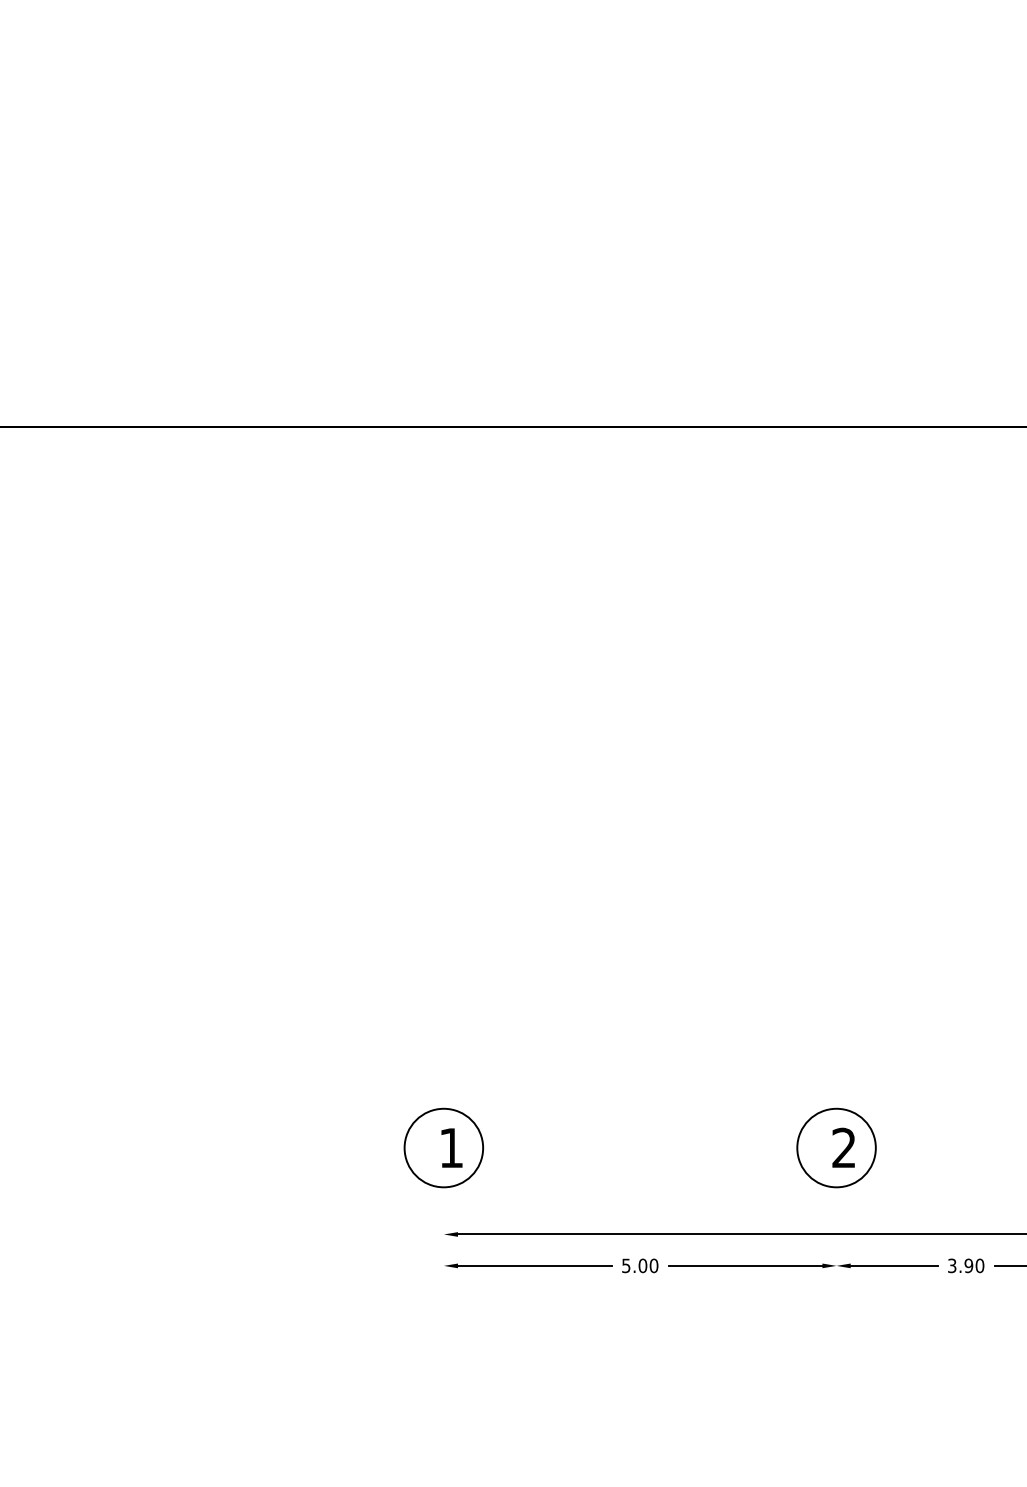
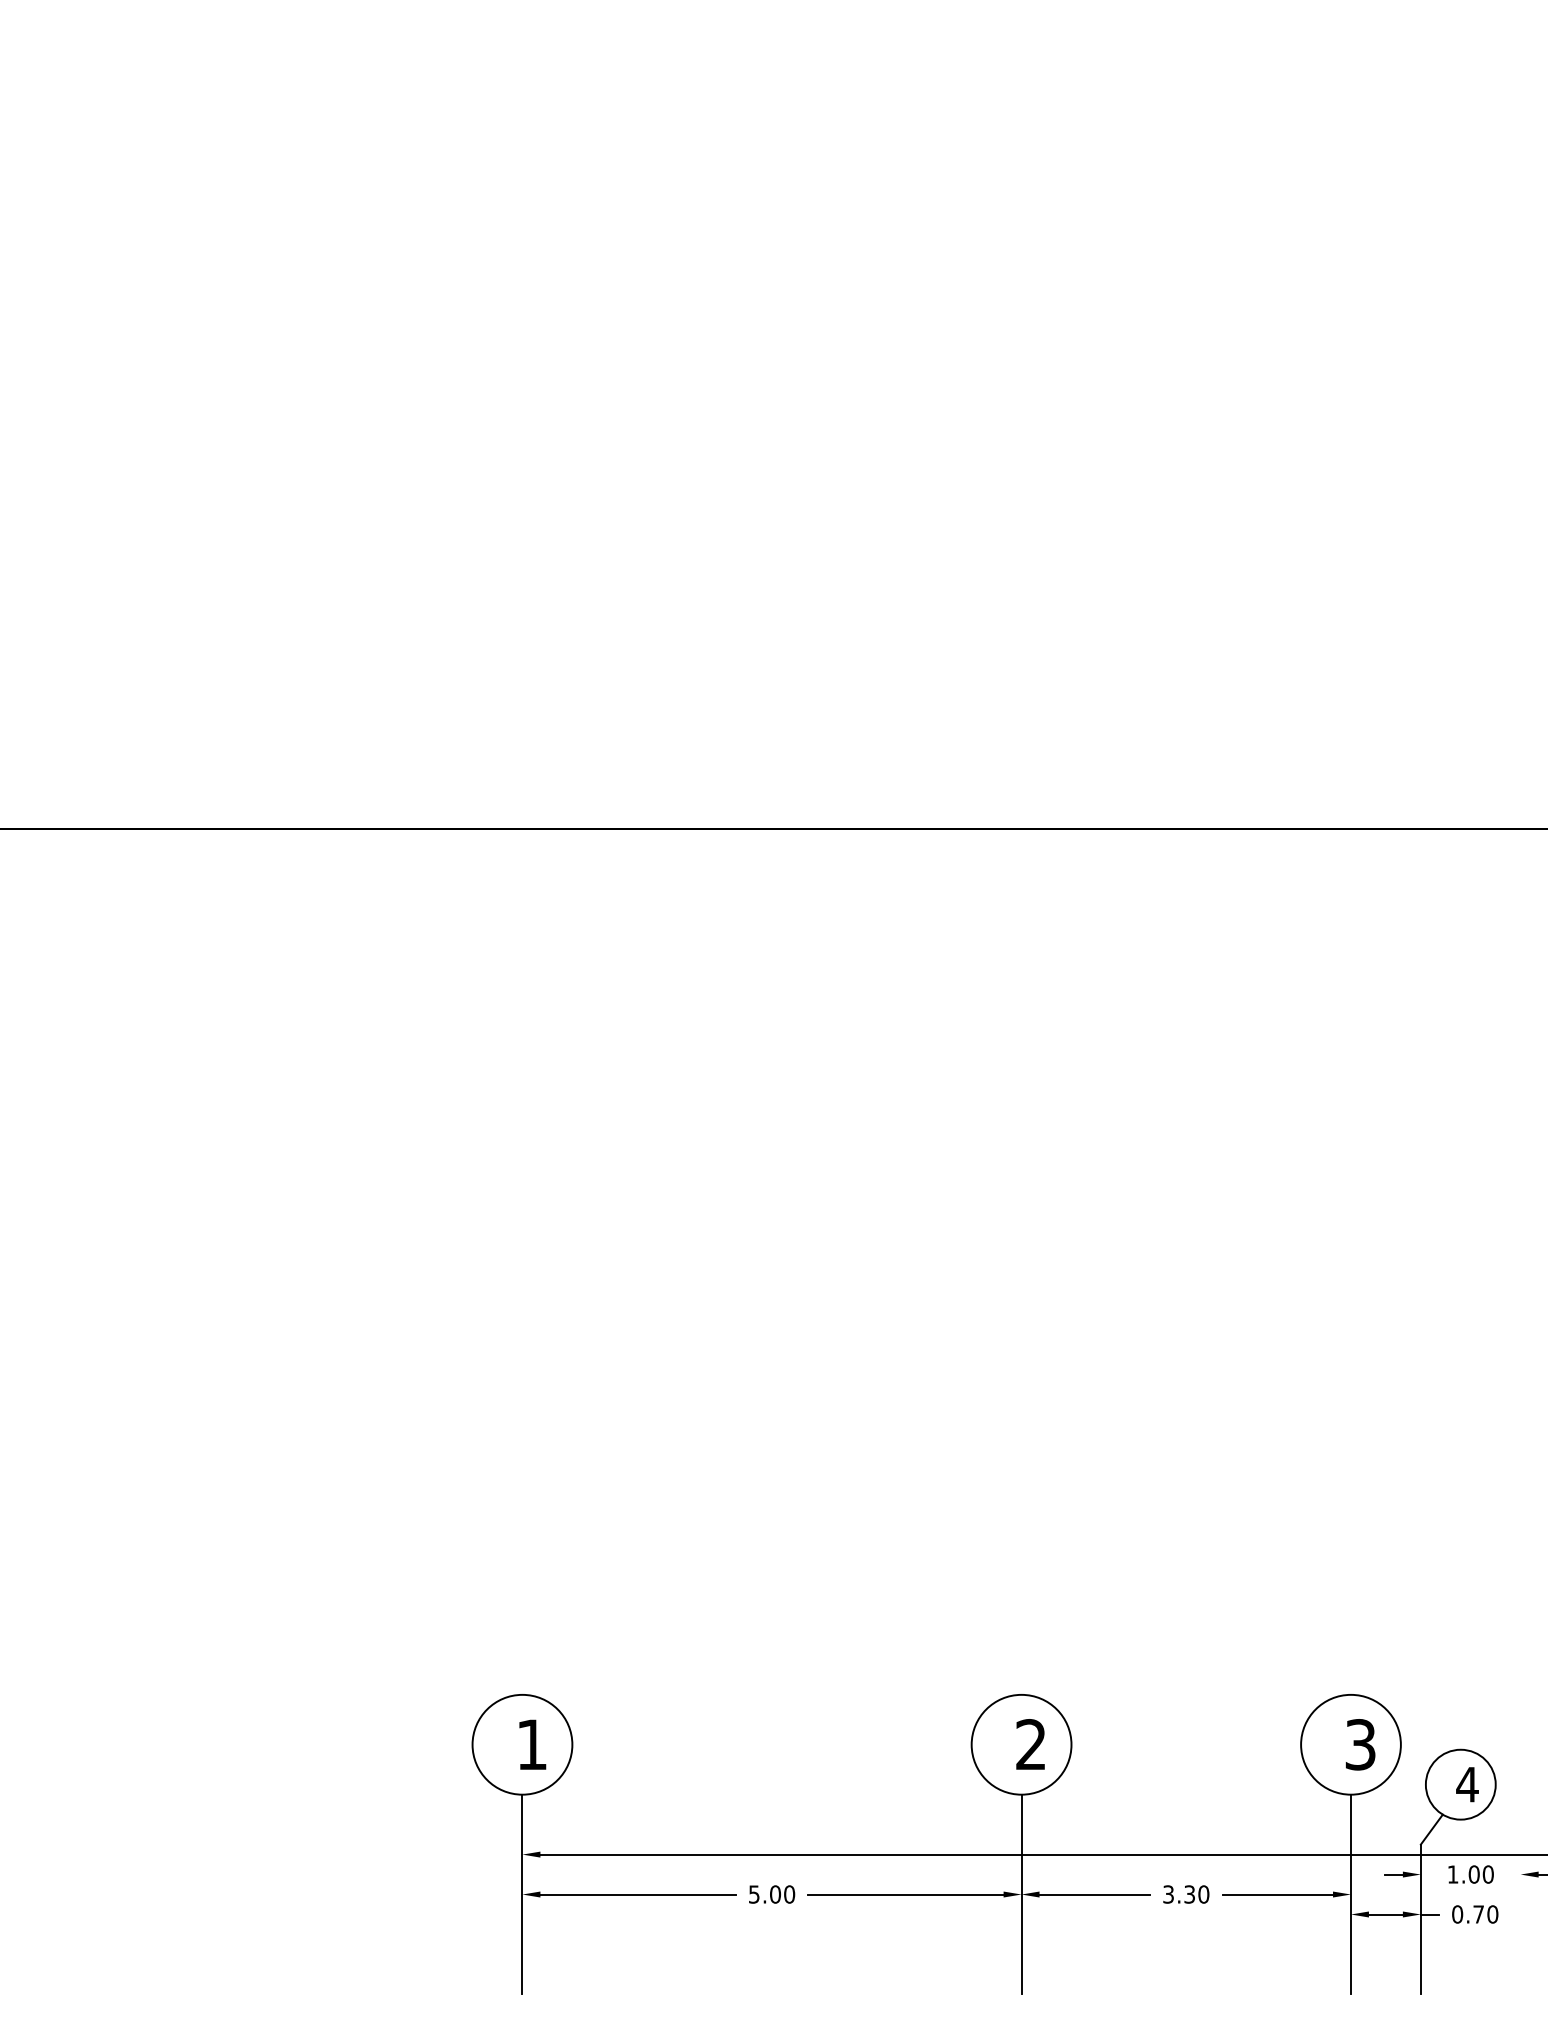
line: (443, 1265) -> (522, 1894), added
line: (836, 1265) -> (1021, 1894), added
text: (968, 1265) -> (1189, 1894), 3.90 -> 3.30

